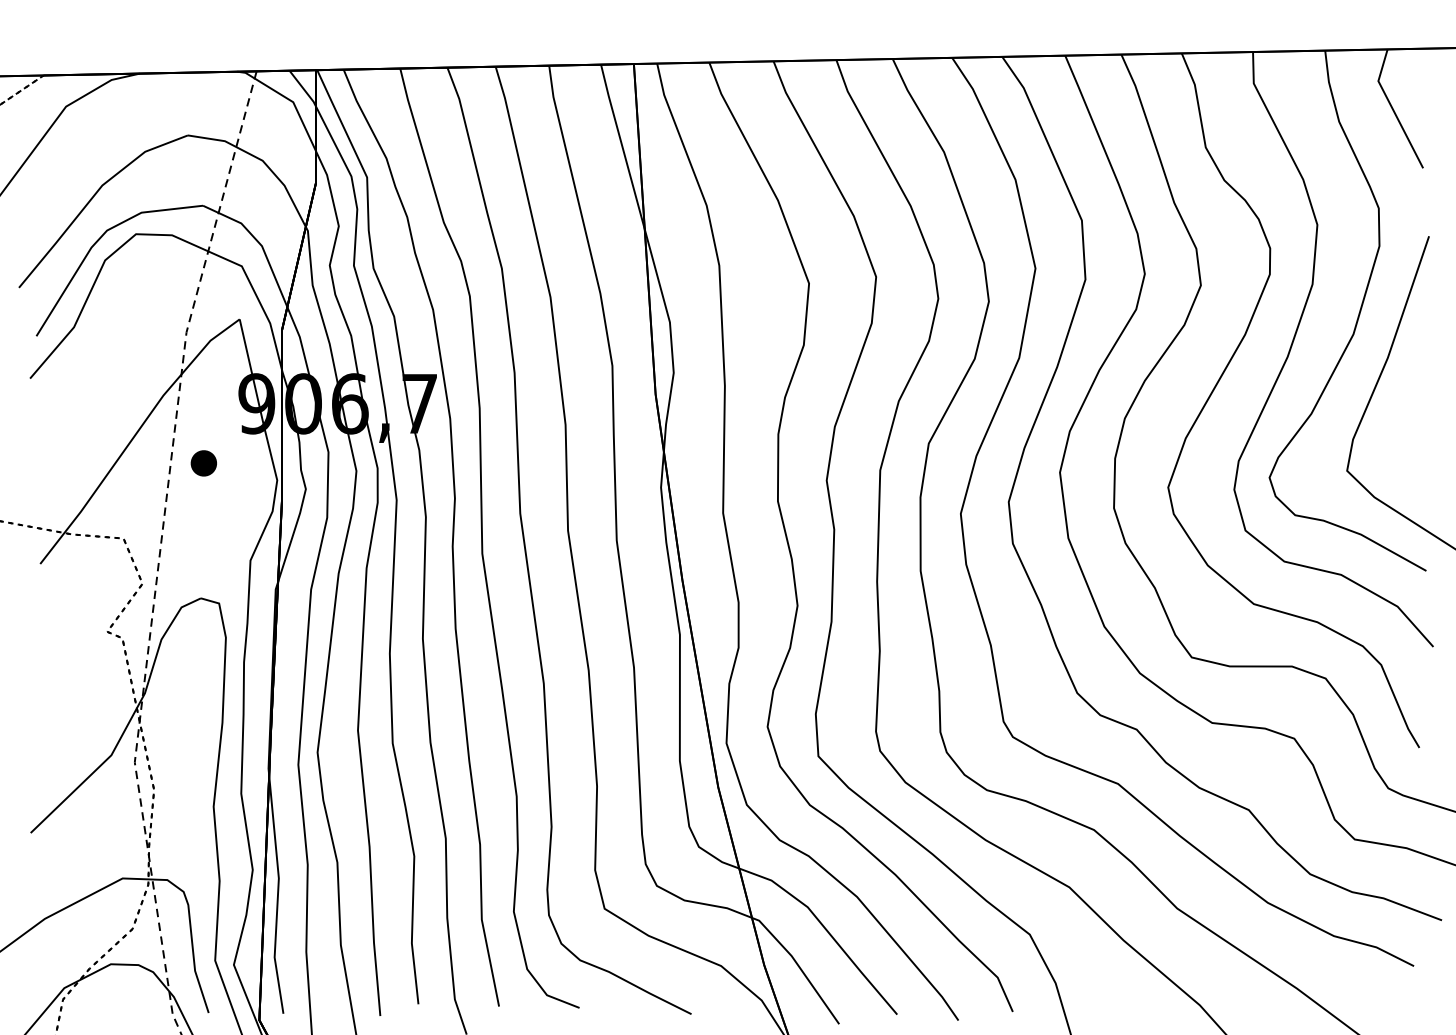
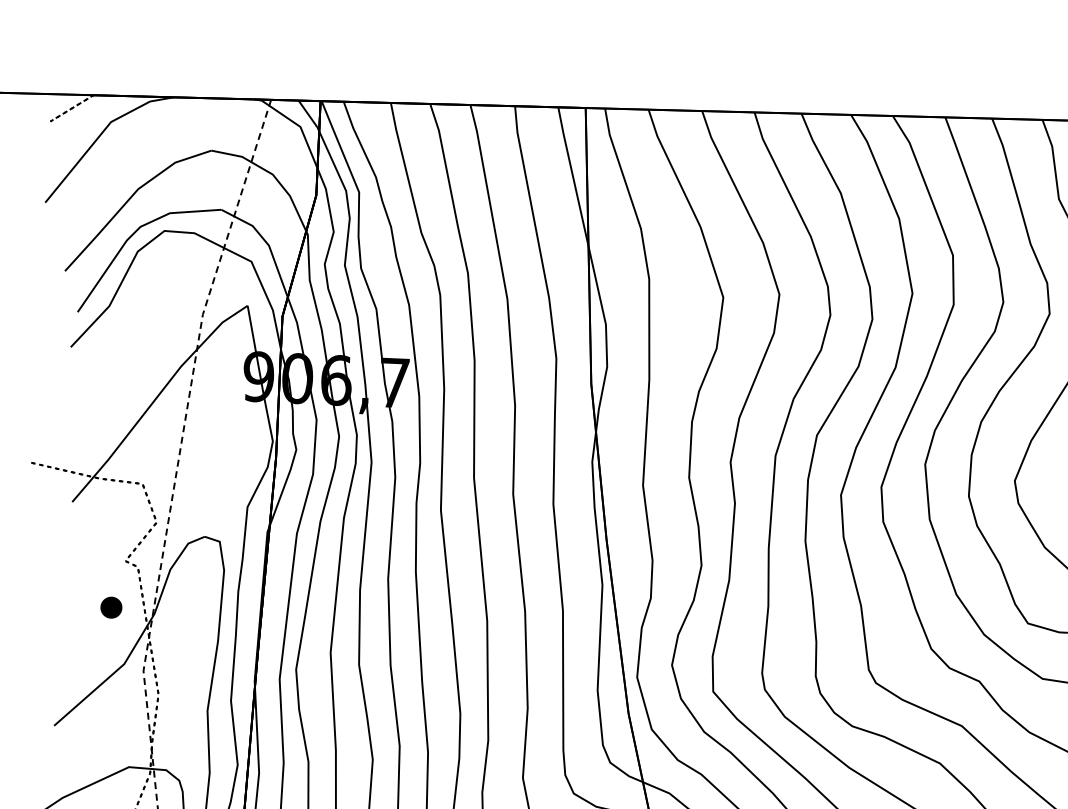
part: (203, 463) -> (111, 607), moved

